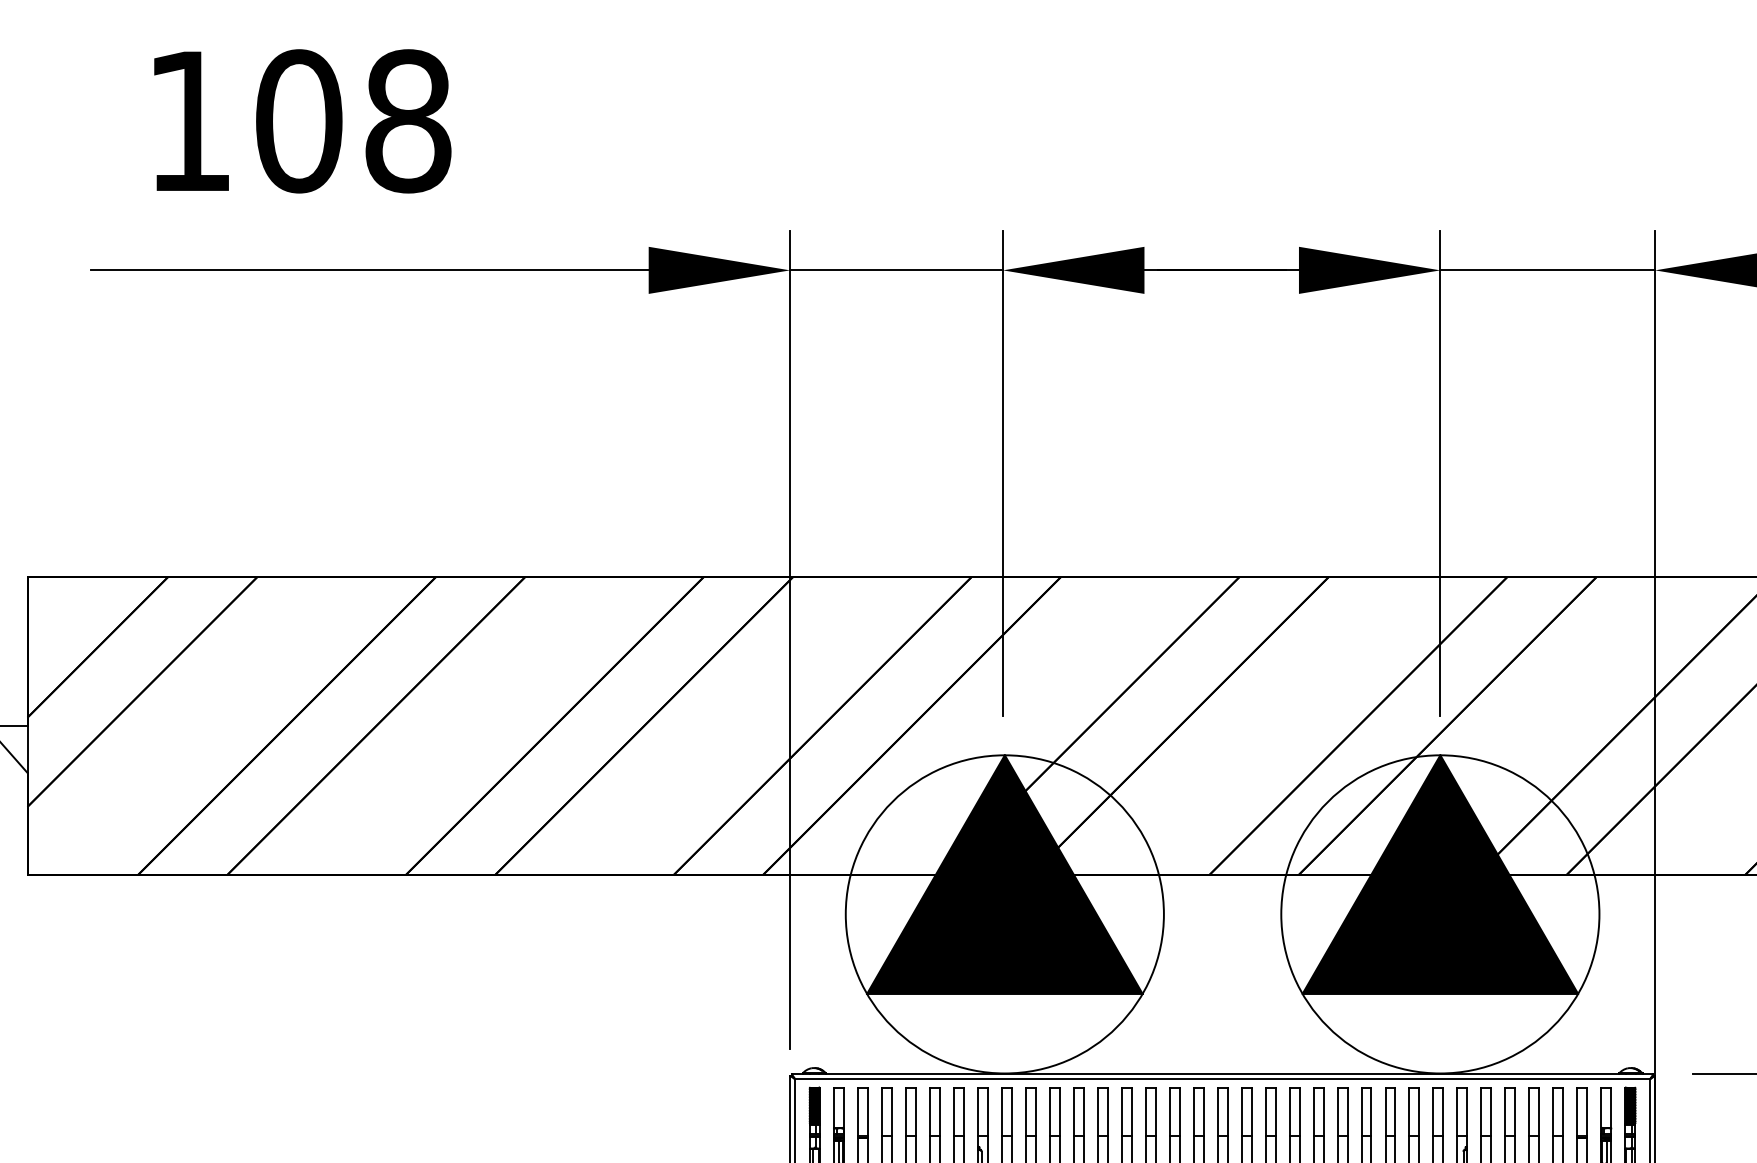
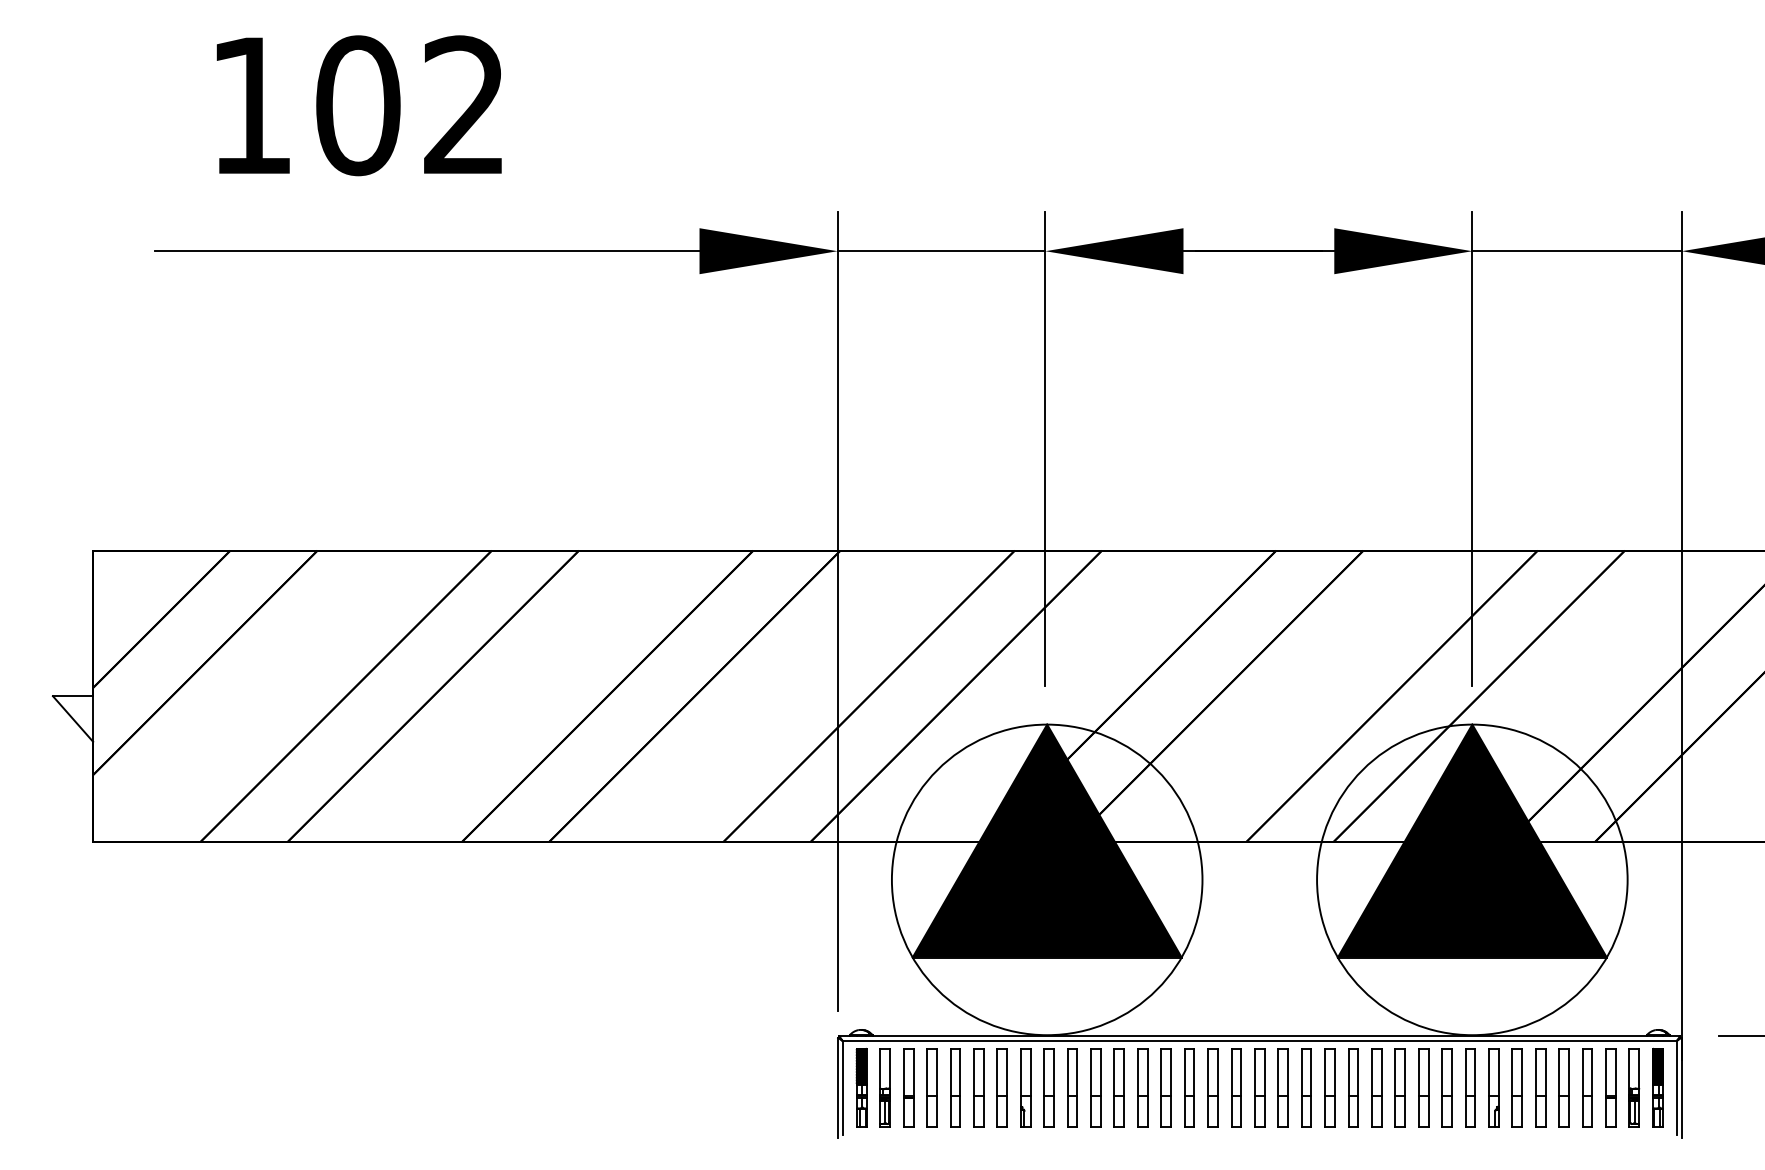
text: (407, 121) -> (464, 105), 108 -> 102

